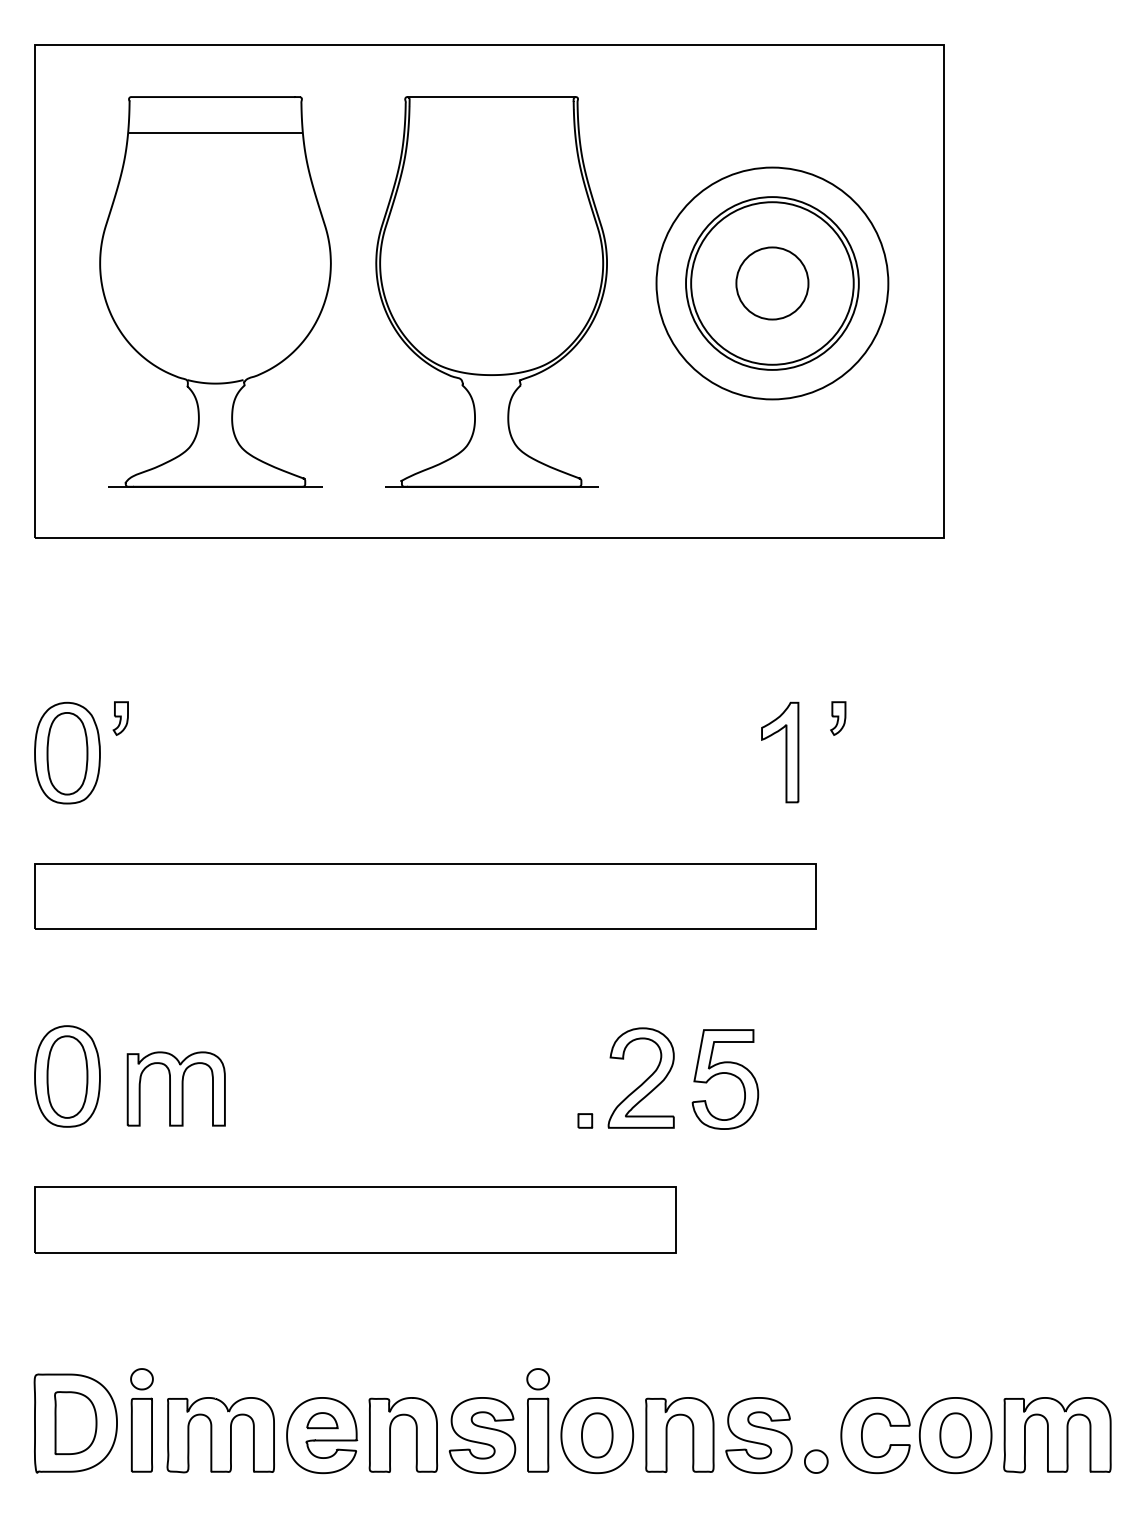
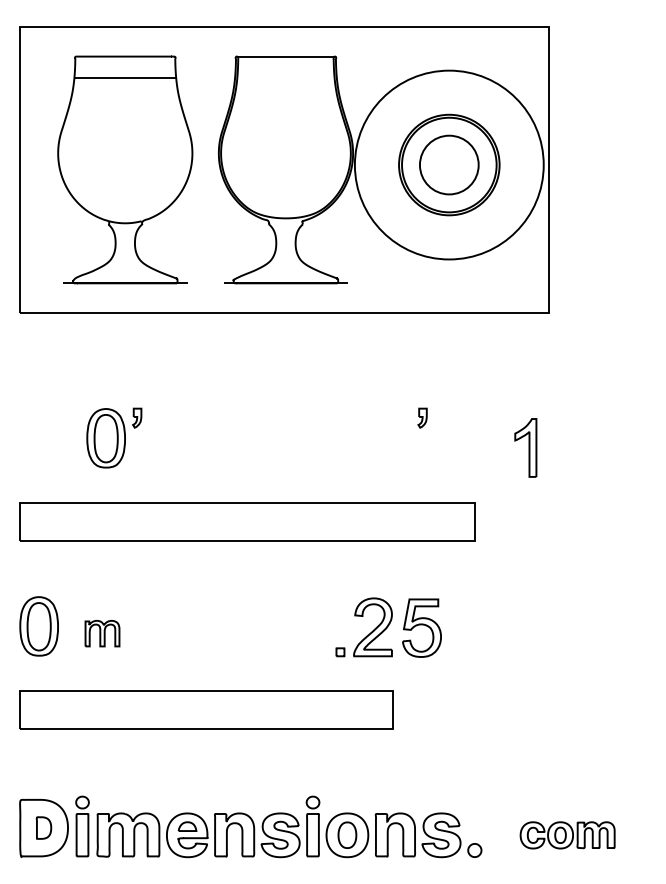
circle: (771, 282) -> (448, 164), size x1.4
circle: (772, 284) -> (449, 165), size x1.4
part: (838, 717) -> (422, 417), moved
part: (81, 751) -> (114, 437), moved
part: (779, 751) -> (525, 447), moved
part: (176, 1088) -> (102, 633), size x0.6
part: (74, 1422) -> (43, 827), size x0.6
part: (975, 1435) -> (567, 835), size x0.6

